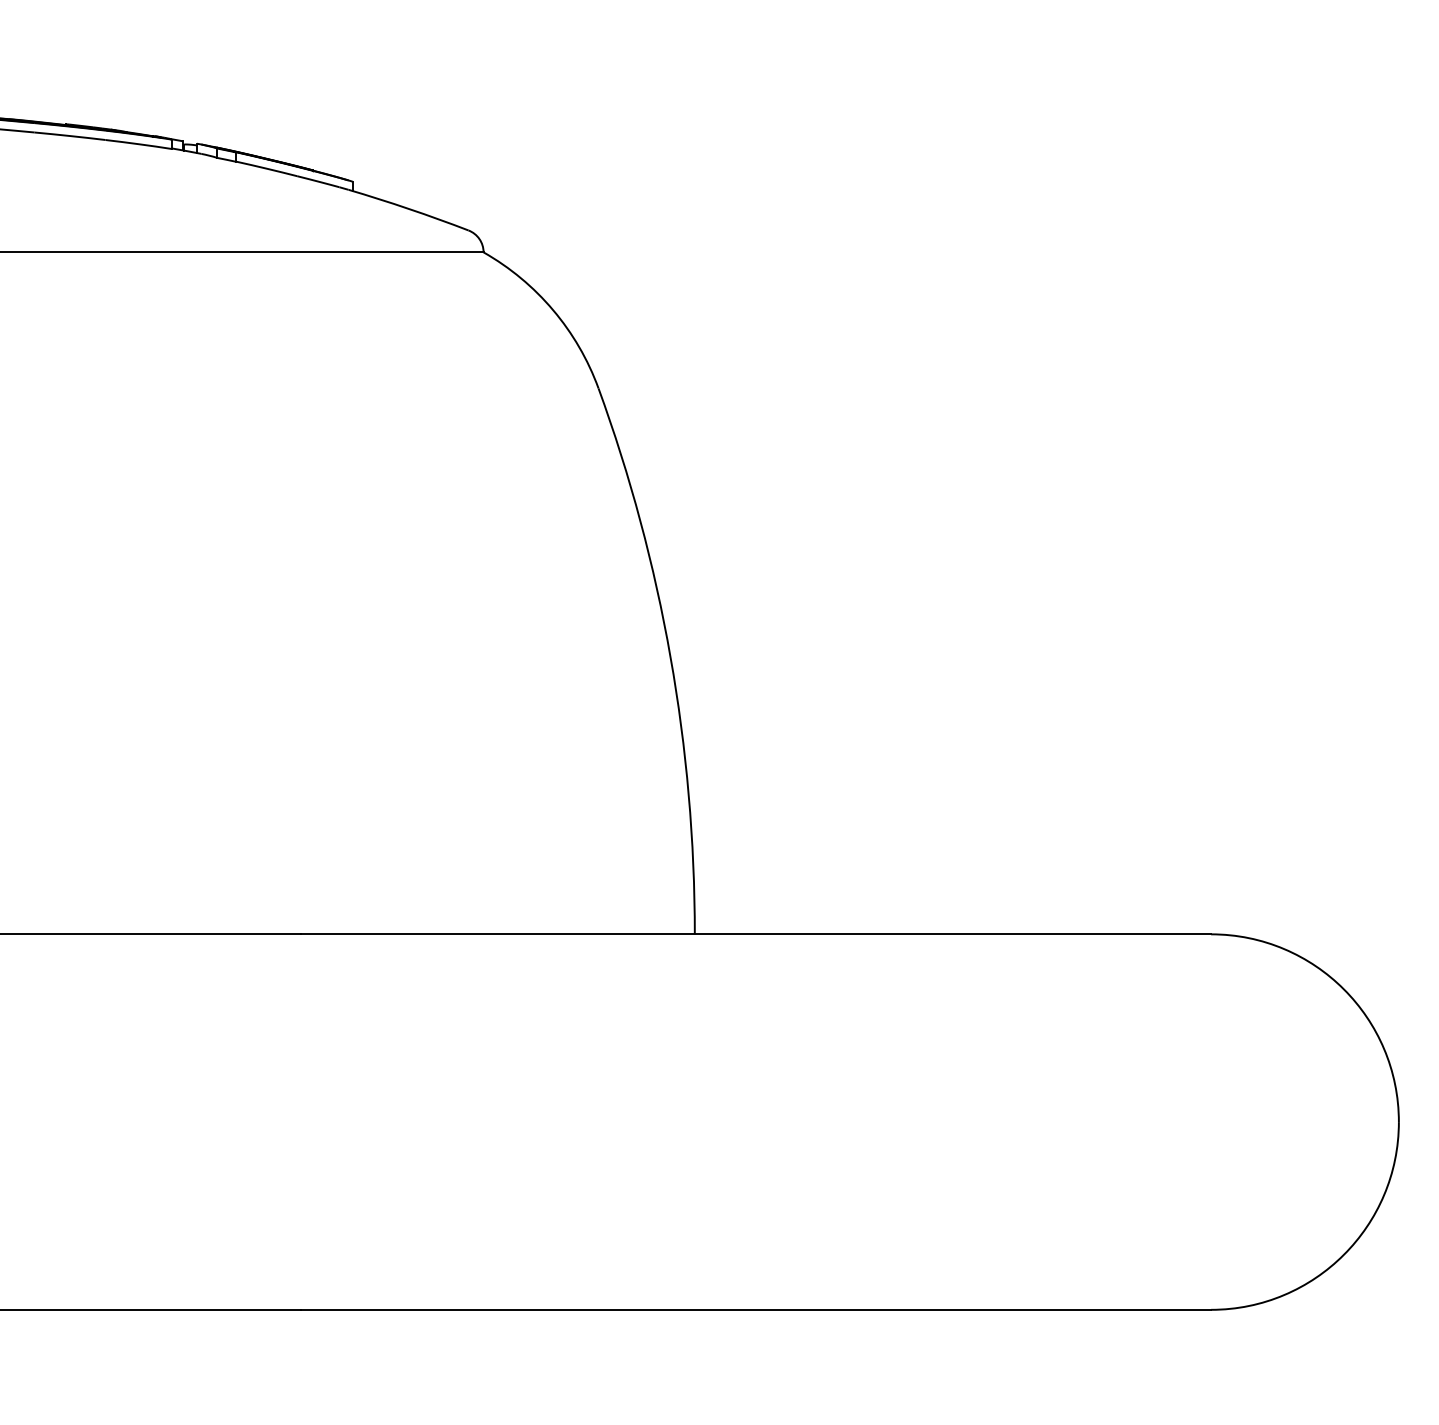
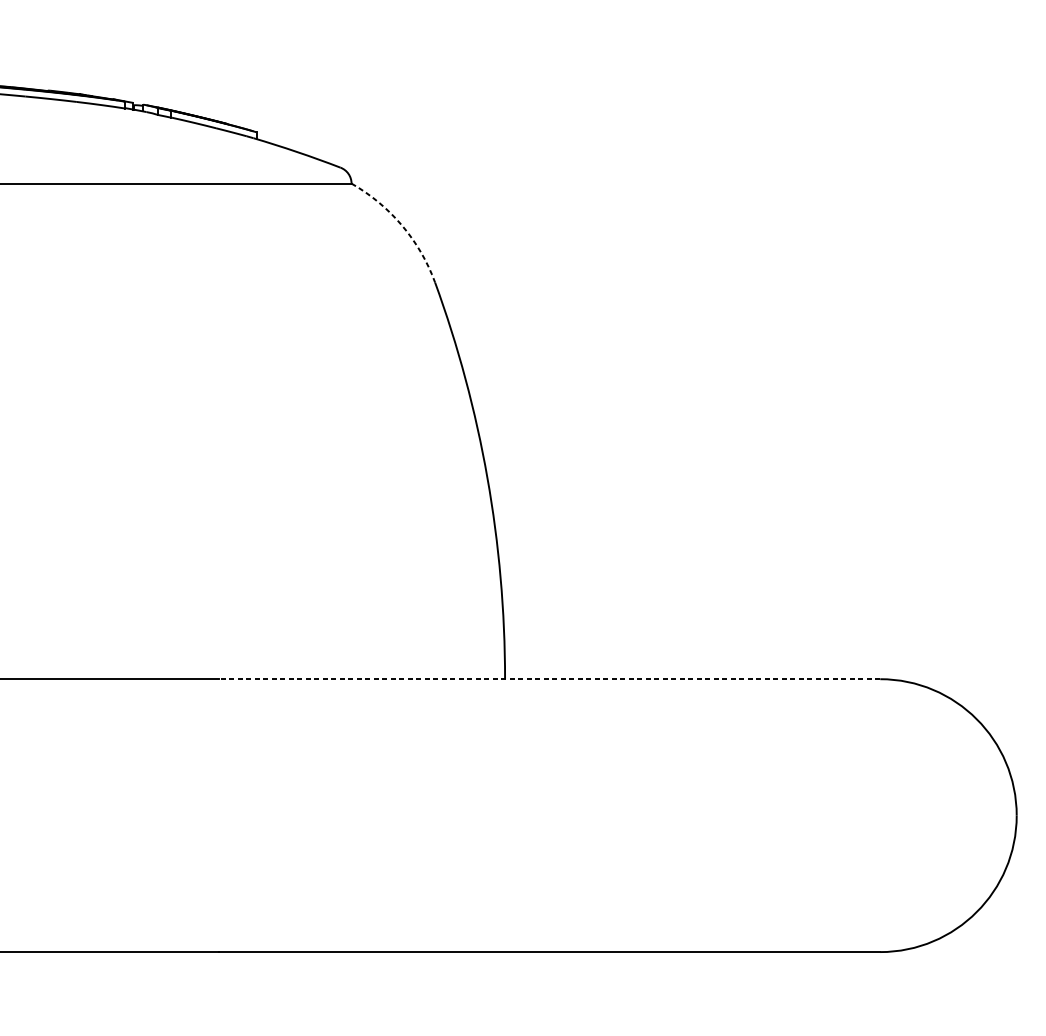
arc: (553, 310) -> (402, 225), solid -> dashed
line: (755, 934) -> (549, 679), solid -> dashed

